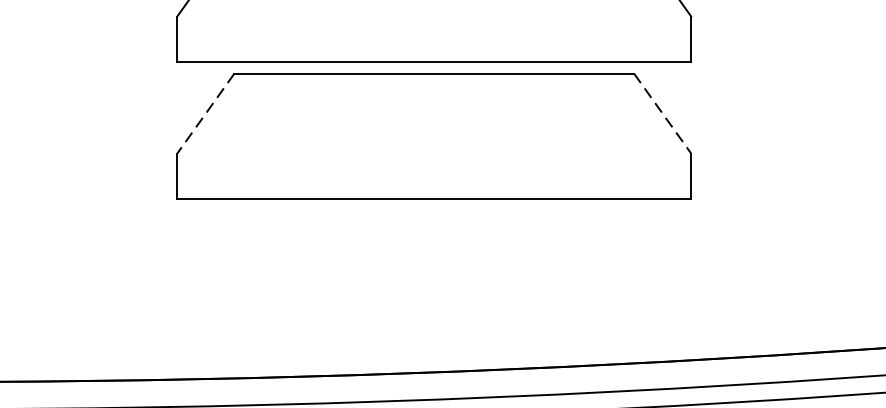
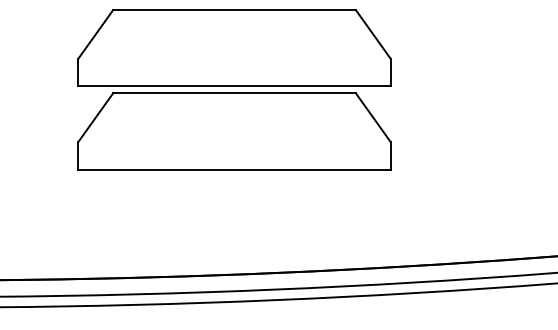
line: (205, 113) -> (95, 117), dashed -> solid
line: (663, 113) -> (373, 117), dashed -> solid

